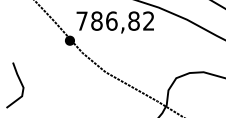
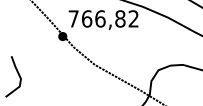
text: (96, 20) -> (86, 18), 786,82 -> 766,82

